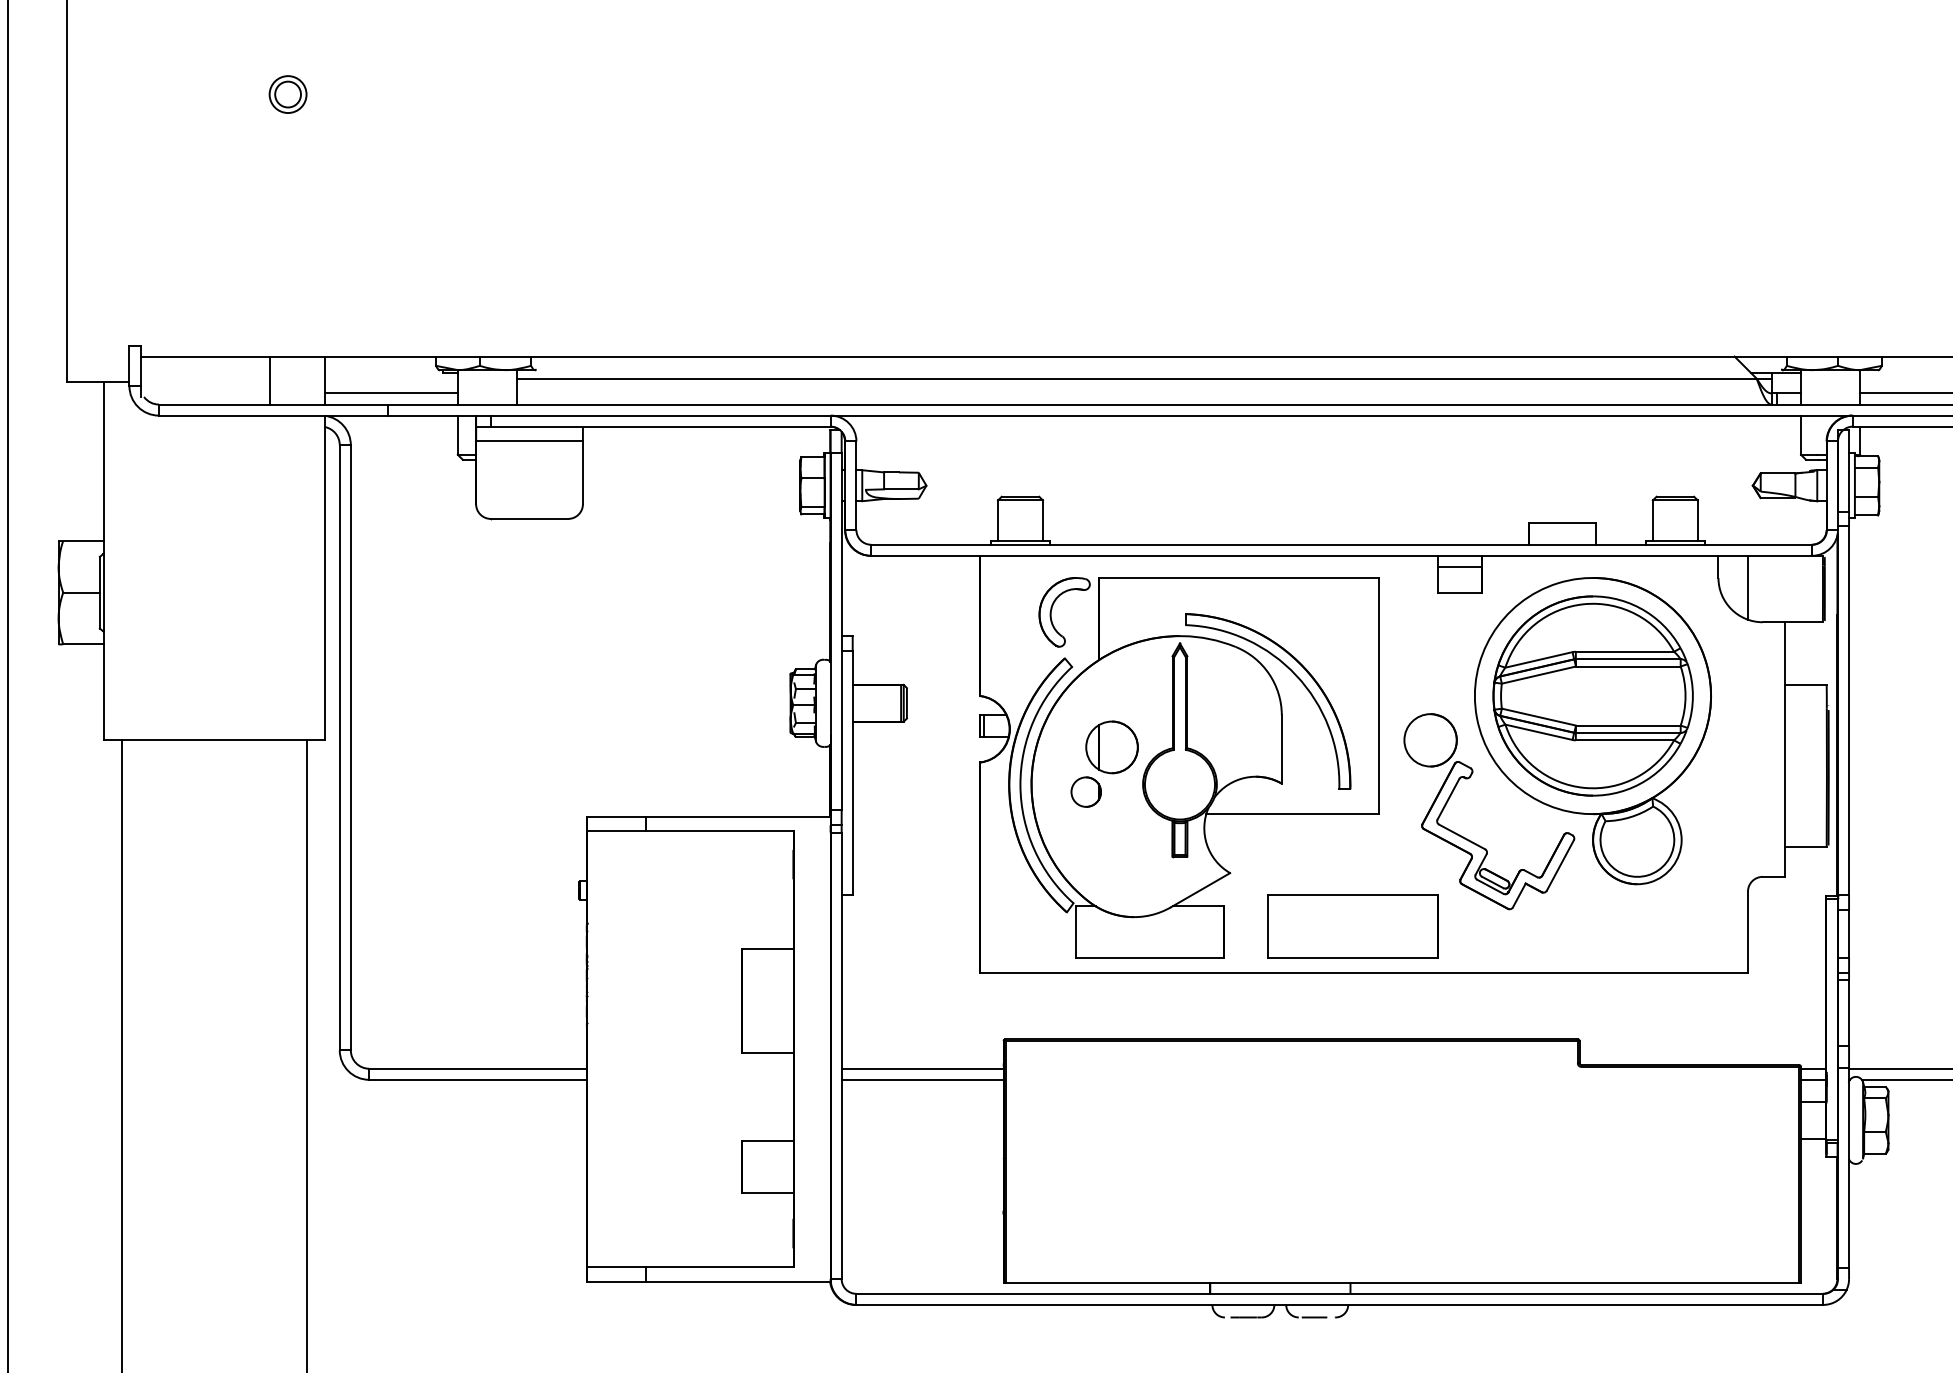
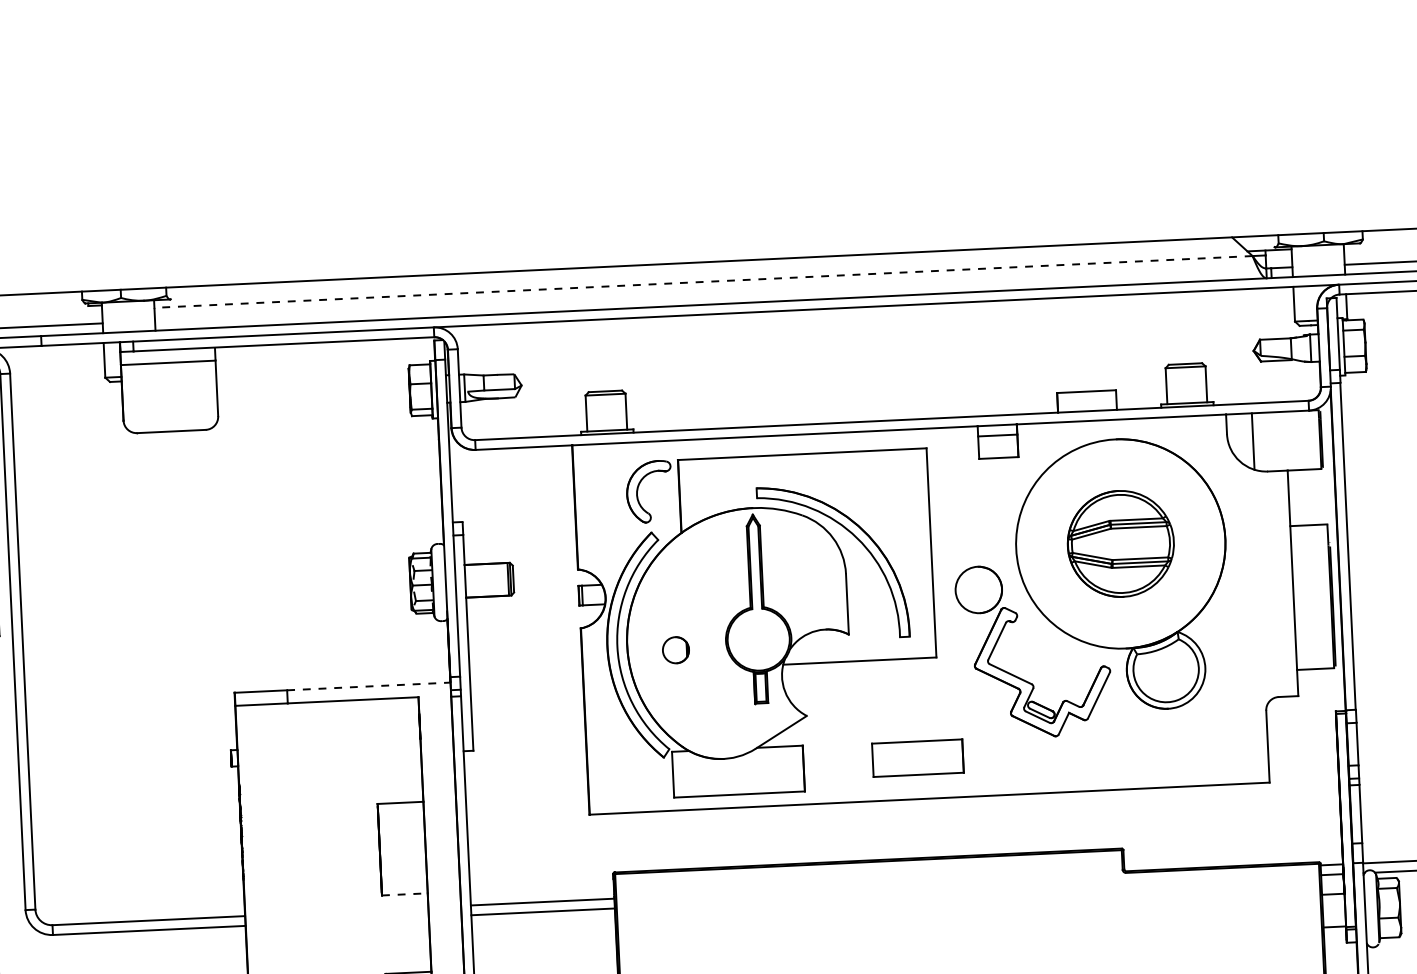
line: (1136, 378) -> (703, 281), solid -> dashed
part: (1592, 695) -> (1120, 543), size x0.6
part: (1111, 747) -> (696, 609), removed
line: (738, 816) -> (369, 686), solid -> dashed
part: (1352, 926) -> (917, 758), size x0.6
line: (767, 1052) -> (404, 894), solid -> dashed

